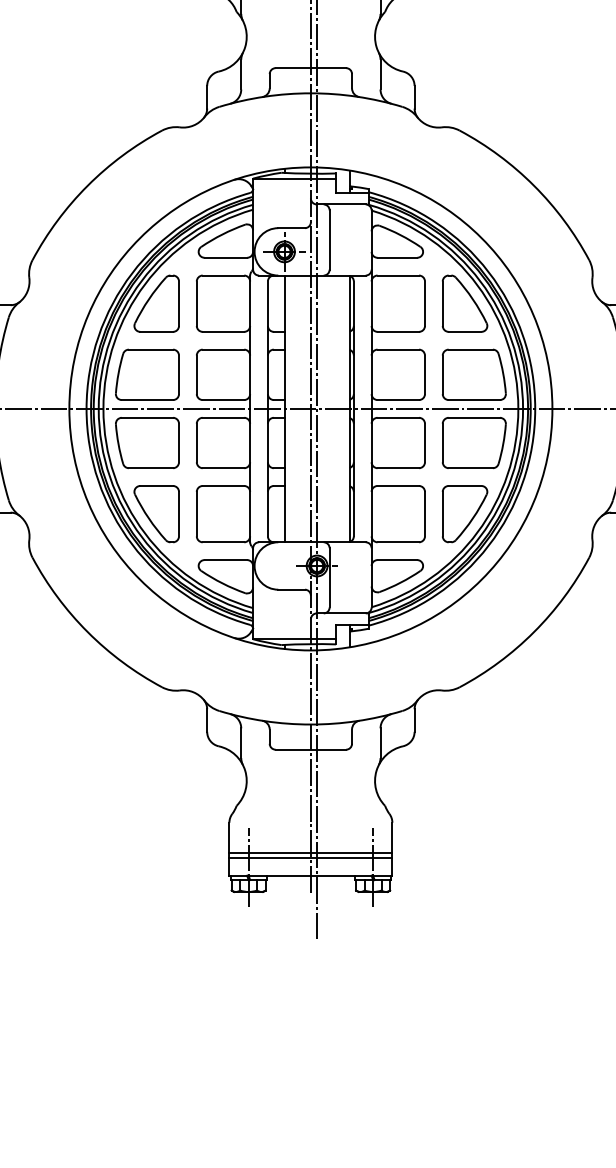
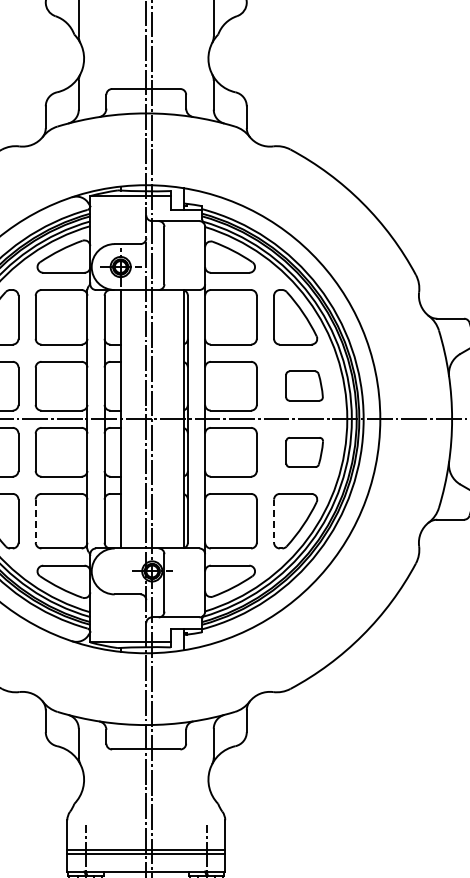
part: (473, 374) -> (303, 385), size x0.6
part: (474, 443) -> (304, 452), size x0.6
line: (196, 514) -> (35, 521), solid -> dashed
line: (442, 514) -> (273, 521), solid -> dashed

